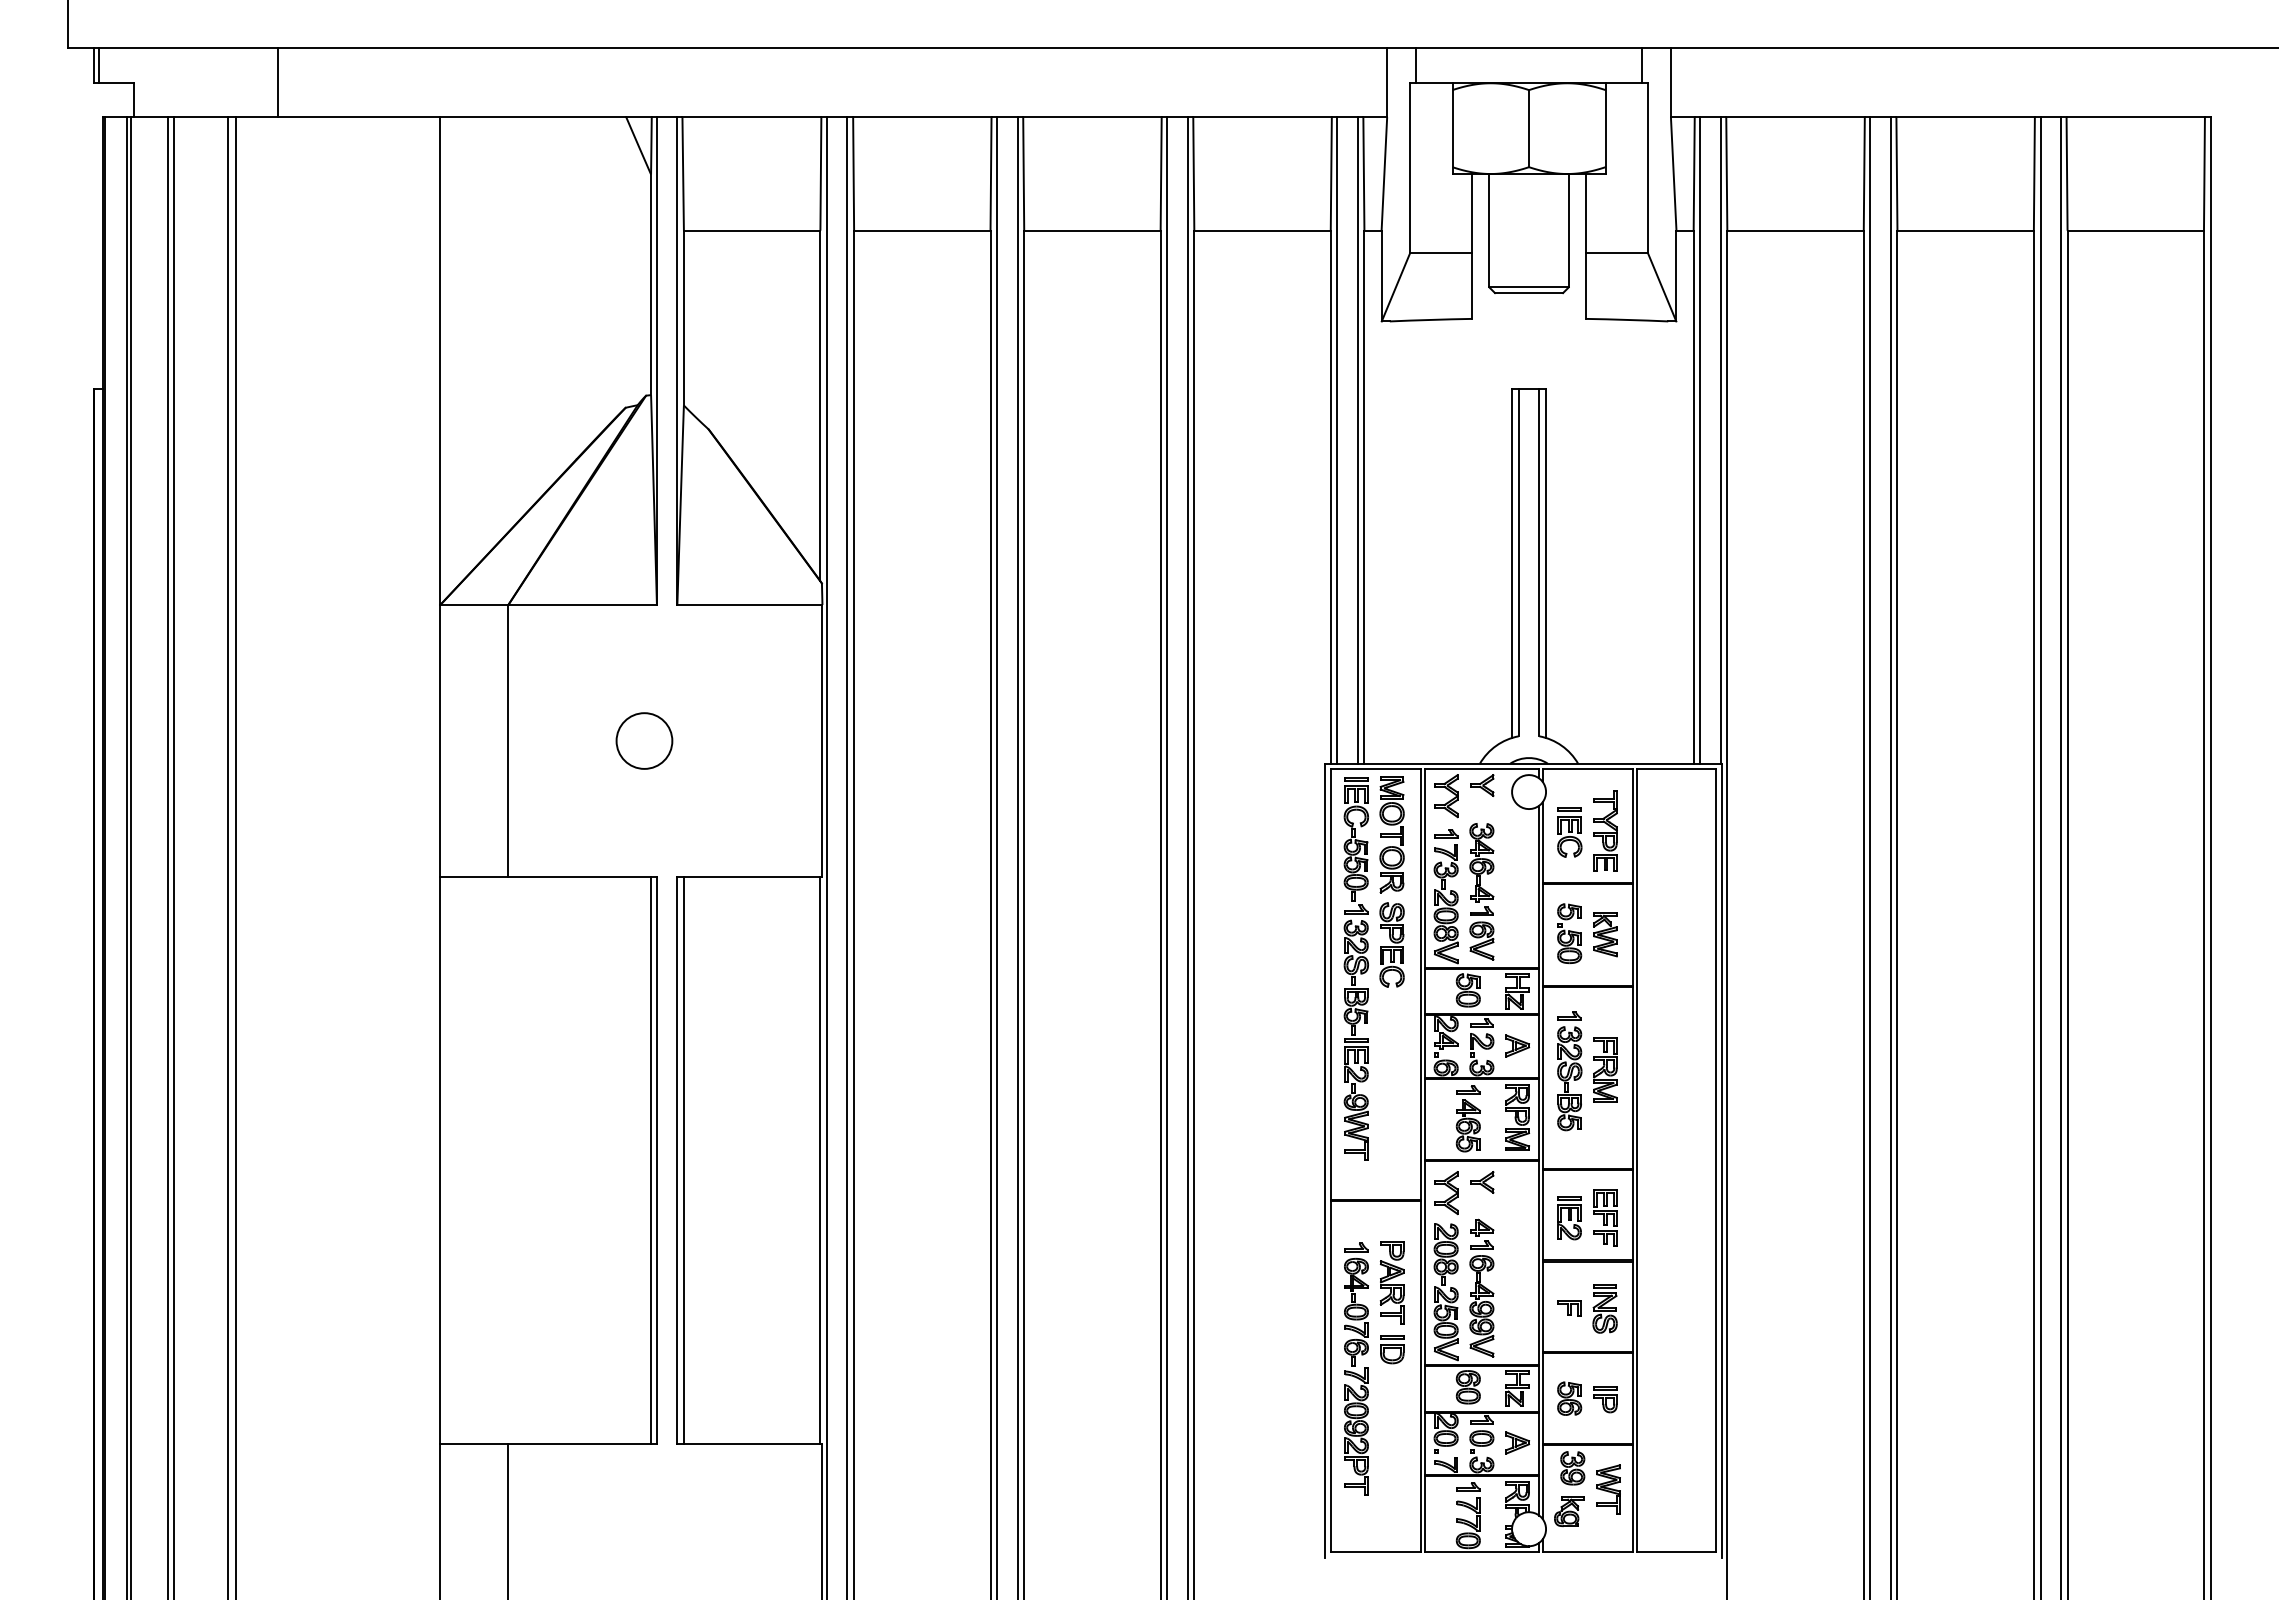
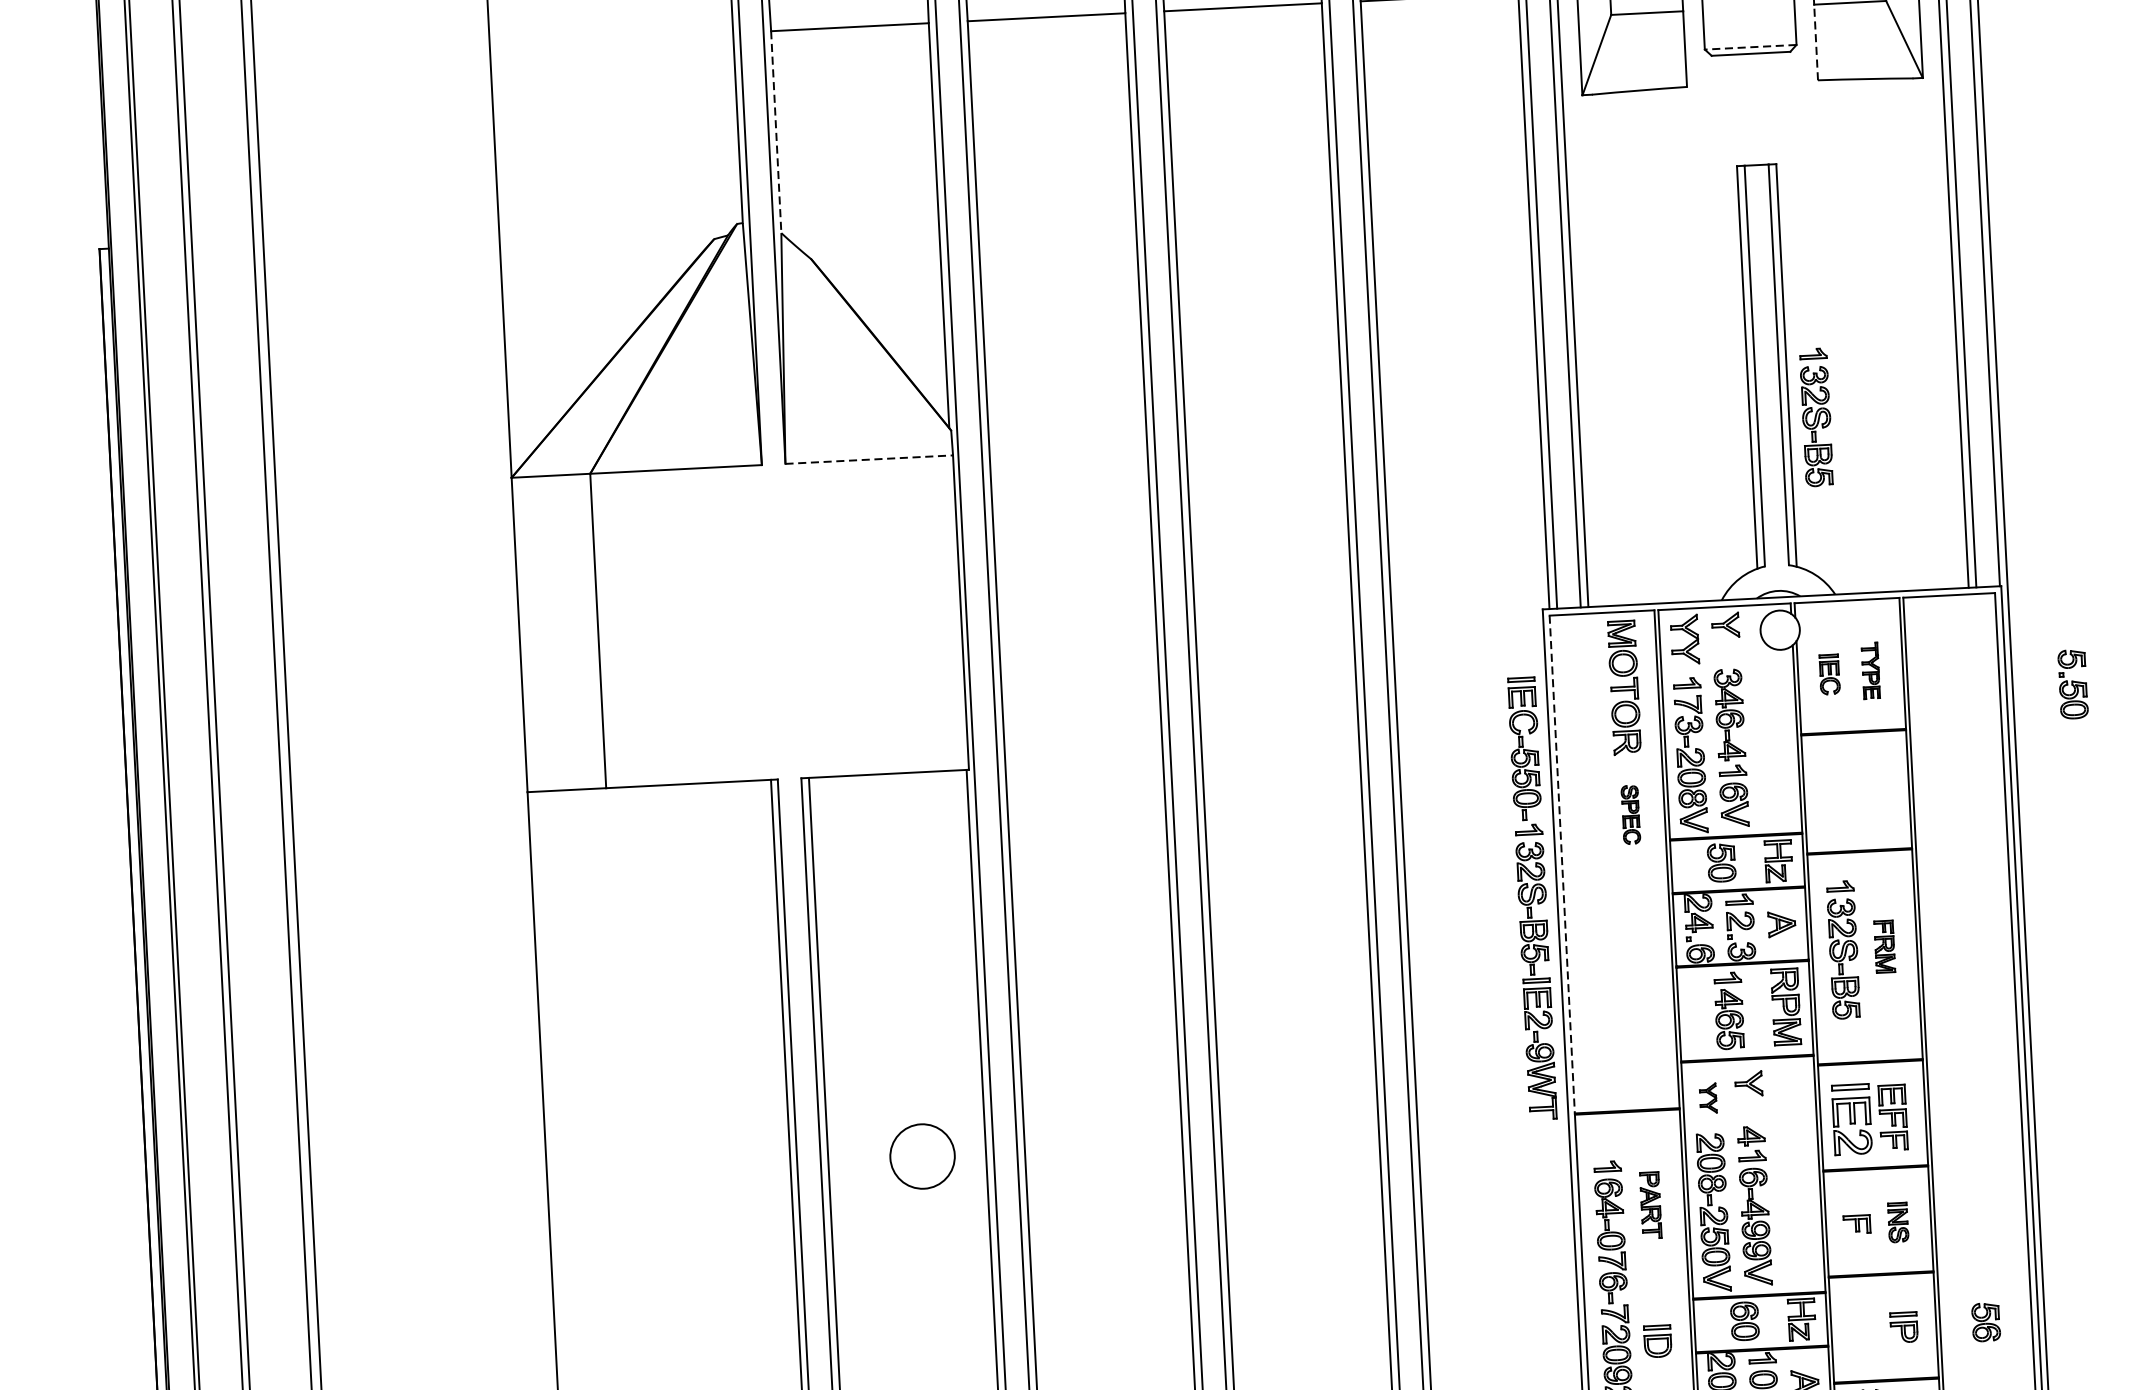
line: (1585, 286) -> (1815, 42), solid -> dashed
line: (1529, 287) -> (1751, 47), solid -> dashed
line: (683, 318) -> (775, 132), solid -> dashed
line: (749, 604) -> (868, 459), solid -> dashed
part: (1569, 610) -> (1816, 418), added
circle: (644, 740) -> (922, 1155), moved
part: (1605, 830) -> (1870, 670), size x0.6
part: (1569, 832) -> (1829, 674), size x0.7
part: (1569, 933) -> (2072, 684), moved
part: (1605, 934) -> (1876, 790), removed
part: (1391, 944) -> (1630, 814), size x0.6
part: (1355, 968) -> (1531, 898), moved
line: (1330, 985) -> (1562, 865), solid -> dashed
part: (1605, 1069) -> (1884, 946), size x0.7
part: (1446, 1193) -> (1708, 1098), size x0.6
part: (1569, 1218) -> (1851, 1120), size x1.4
part: (1391, 1282) -> (1650, 1204), size x0.7
part: (1604, 1308) -> (1897, 1222), size x0.7
part: (1392, 1349) -> (1658, 1341), moved
part: (1569, 1398) -> (1986, 1322), moved

